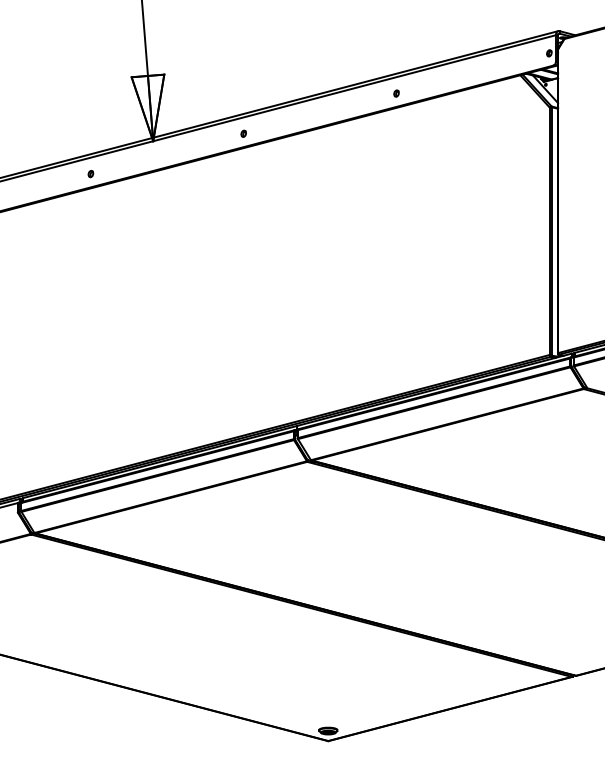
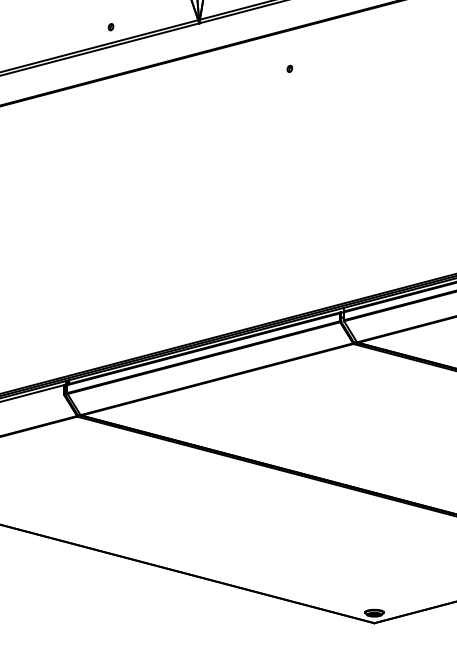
part: (243, 133) -> (289, 68), moved
part: (90, 174) -> (110, 27), moved

